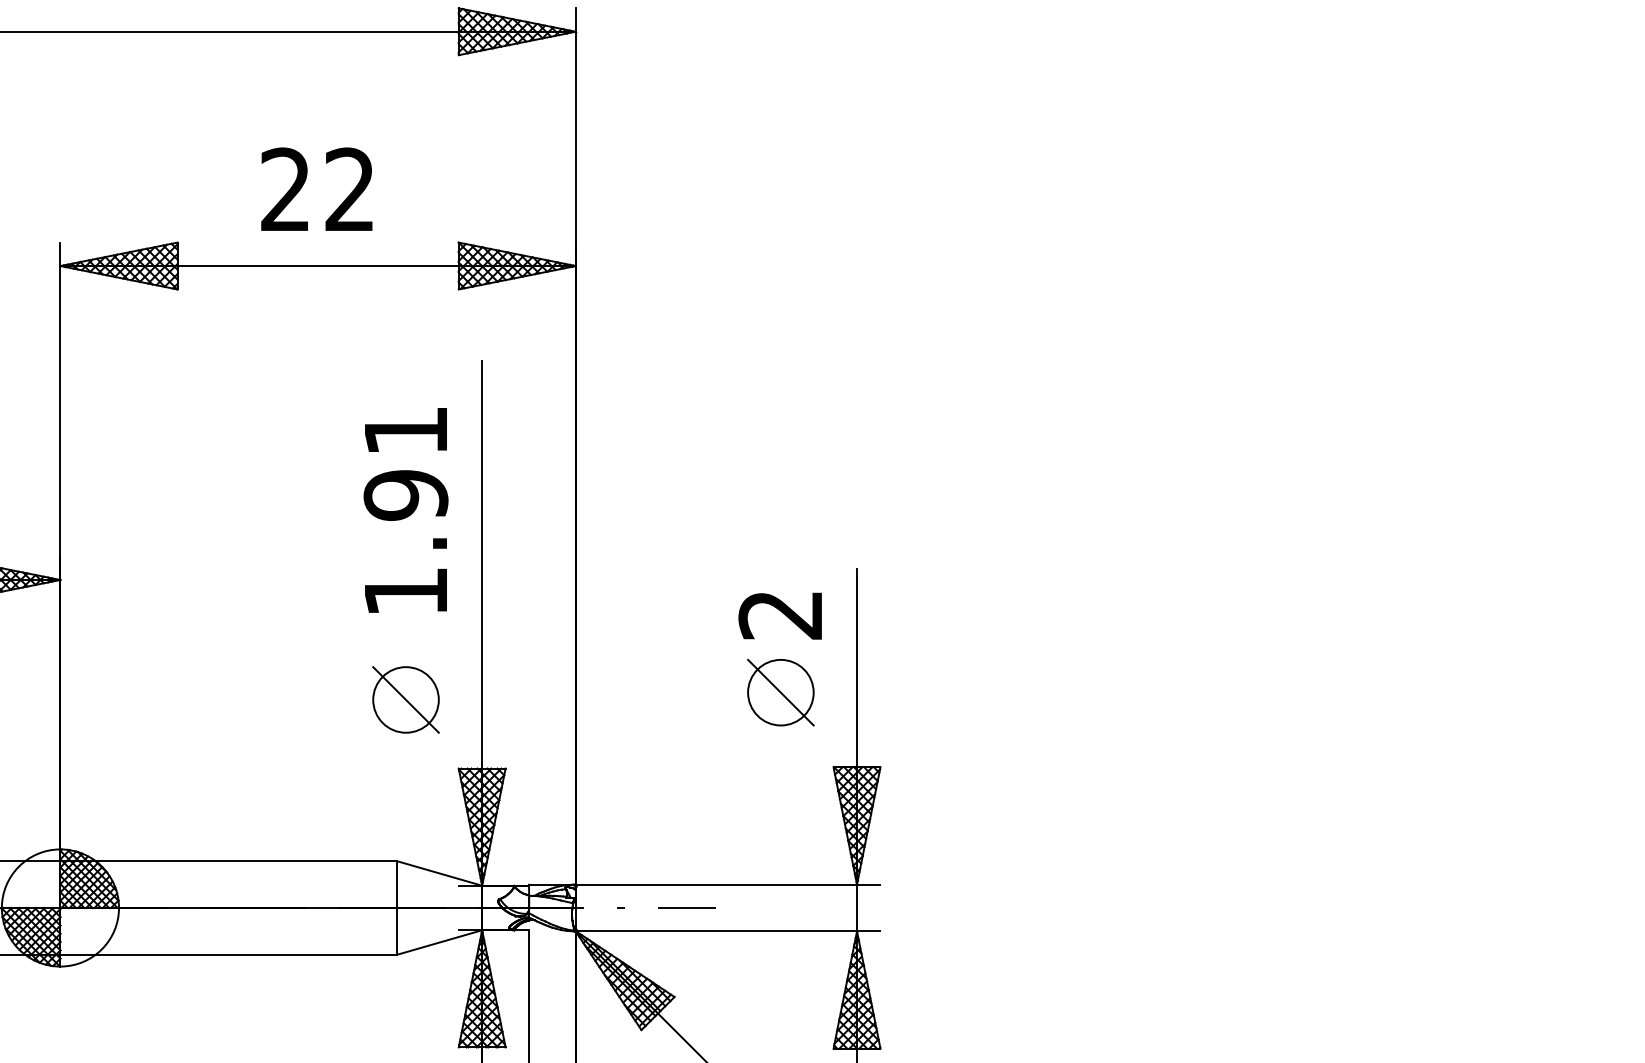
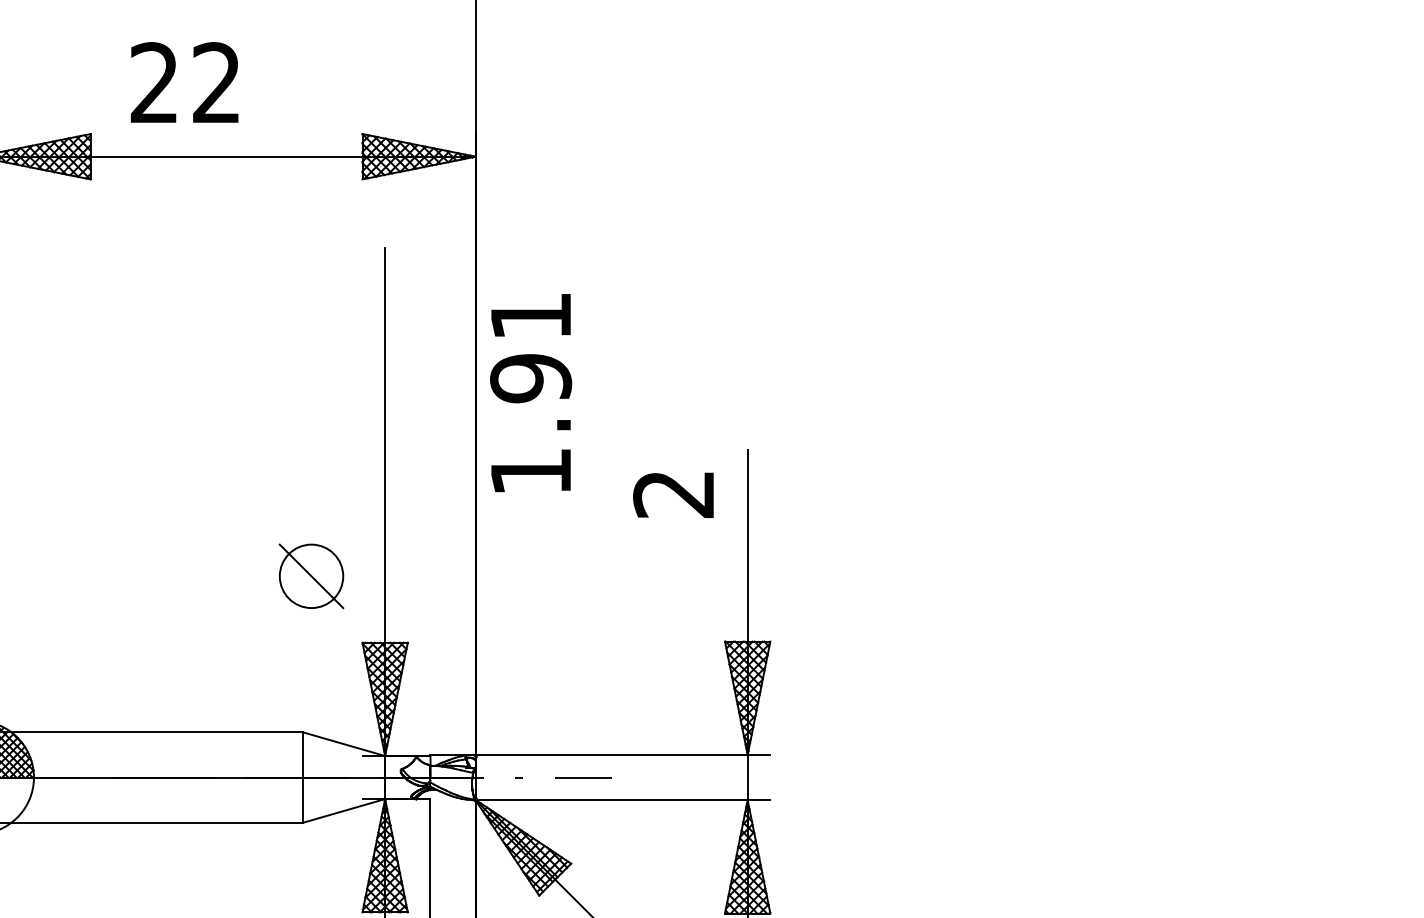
text: (316, 188) -> (184, 81), moved
text: (405, 510) -> (530, 393), moved
part: (780, 692) -> (673, 569), removed

